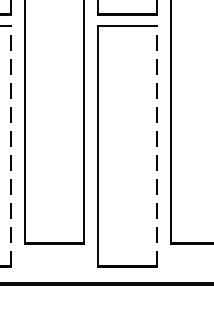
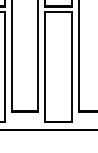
line: (9, 145) -> (4, 66), dashed -> solid
line: (156, 145) -> (71, 66), dashed -> solid

